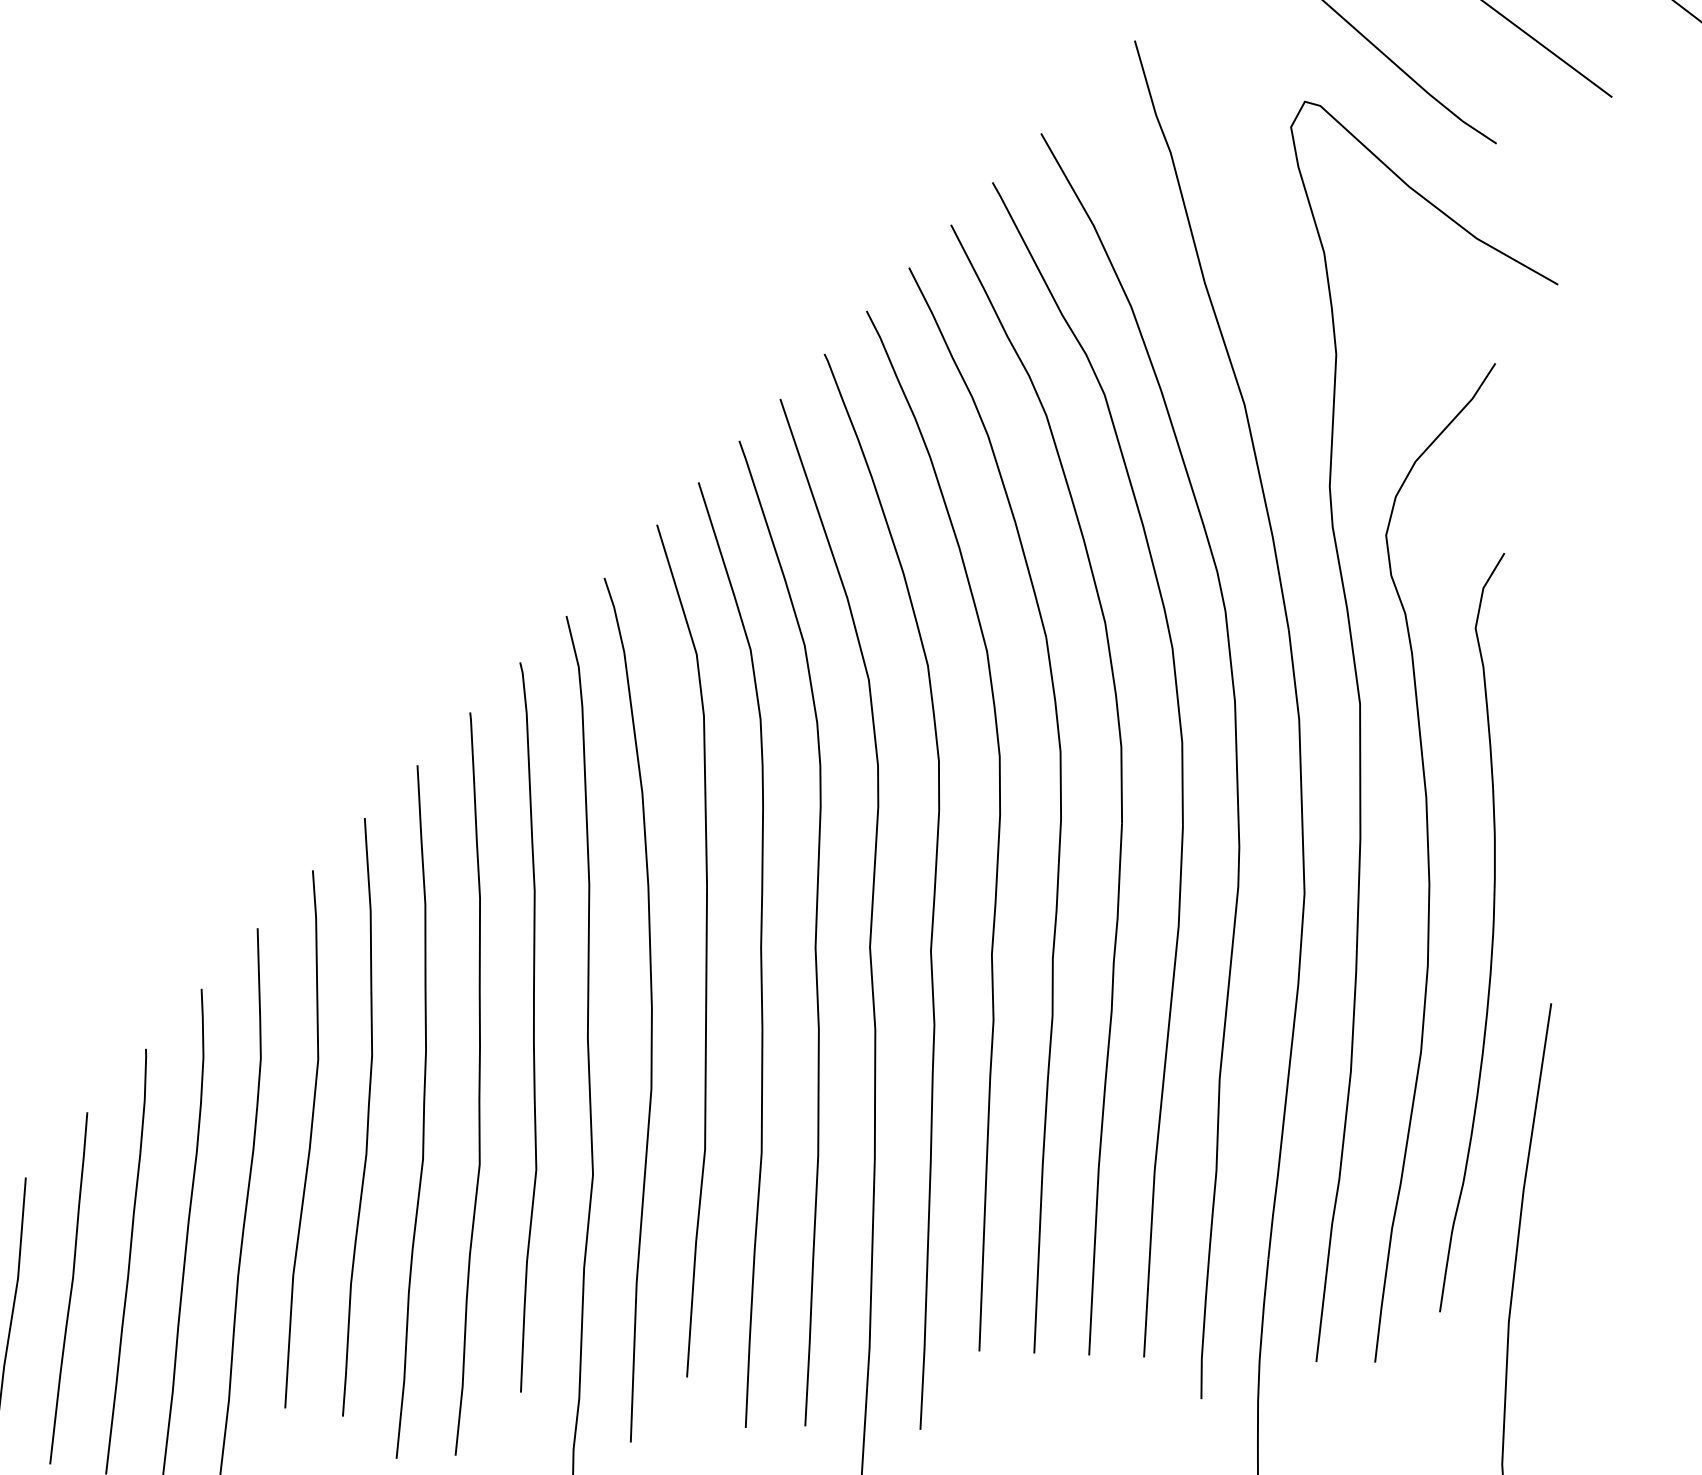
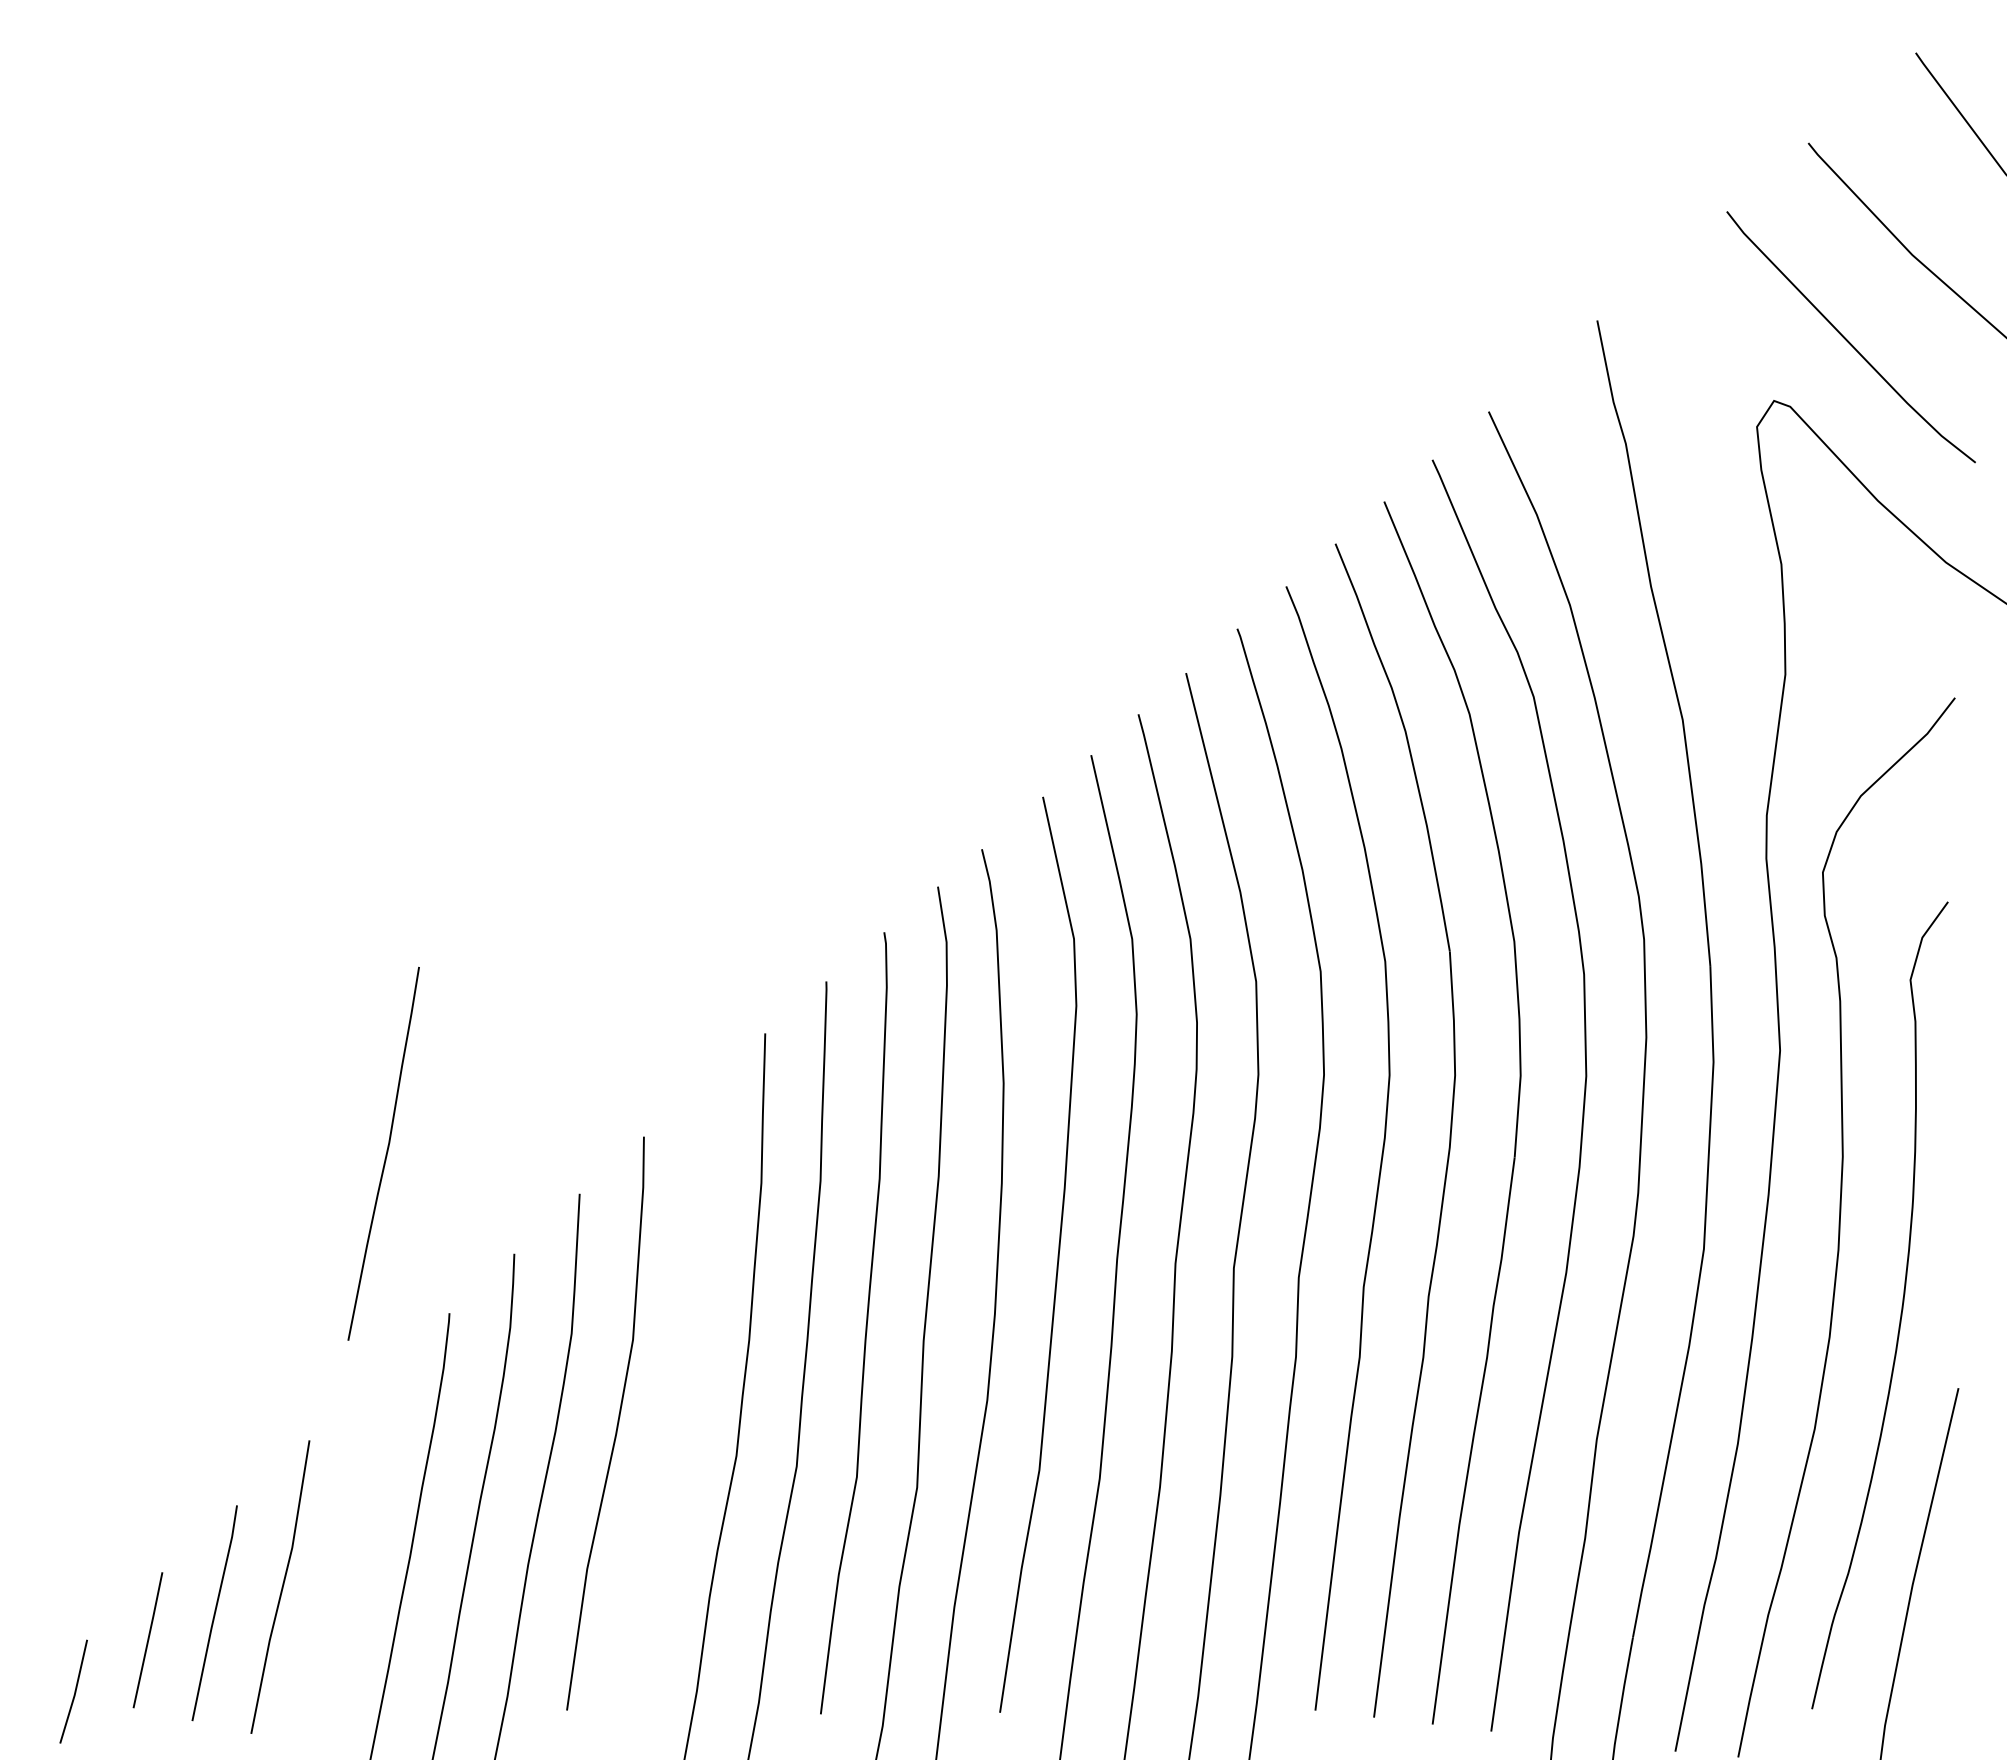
curve: (367, 1115) -> (680, 1404), removed
curve: (70, 1288) -> (385, 1154), moved

